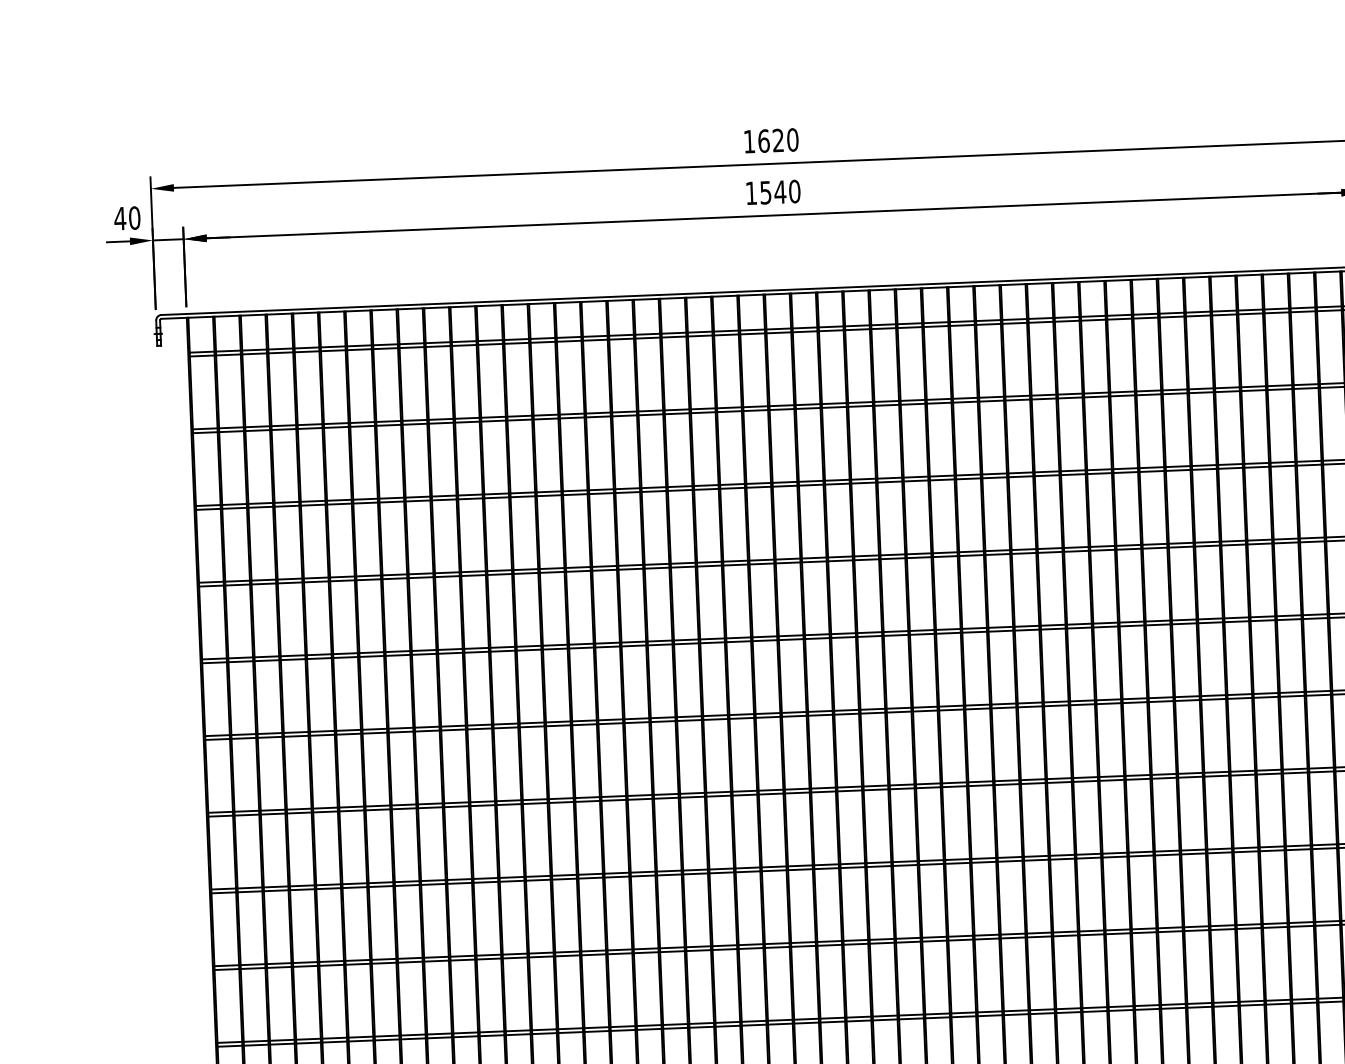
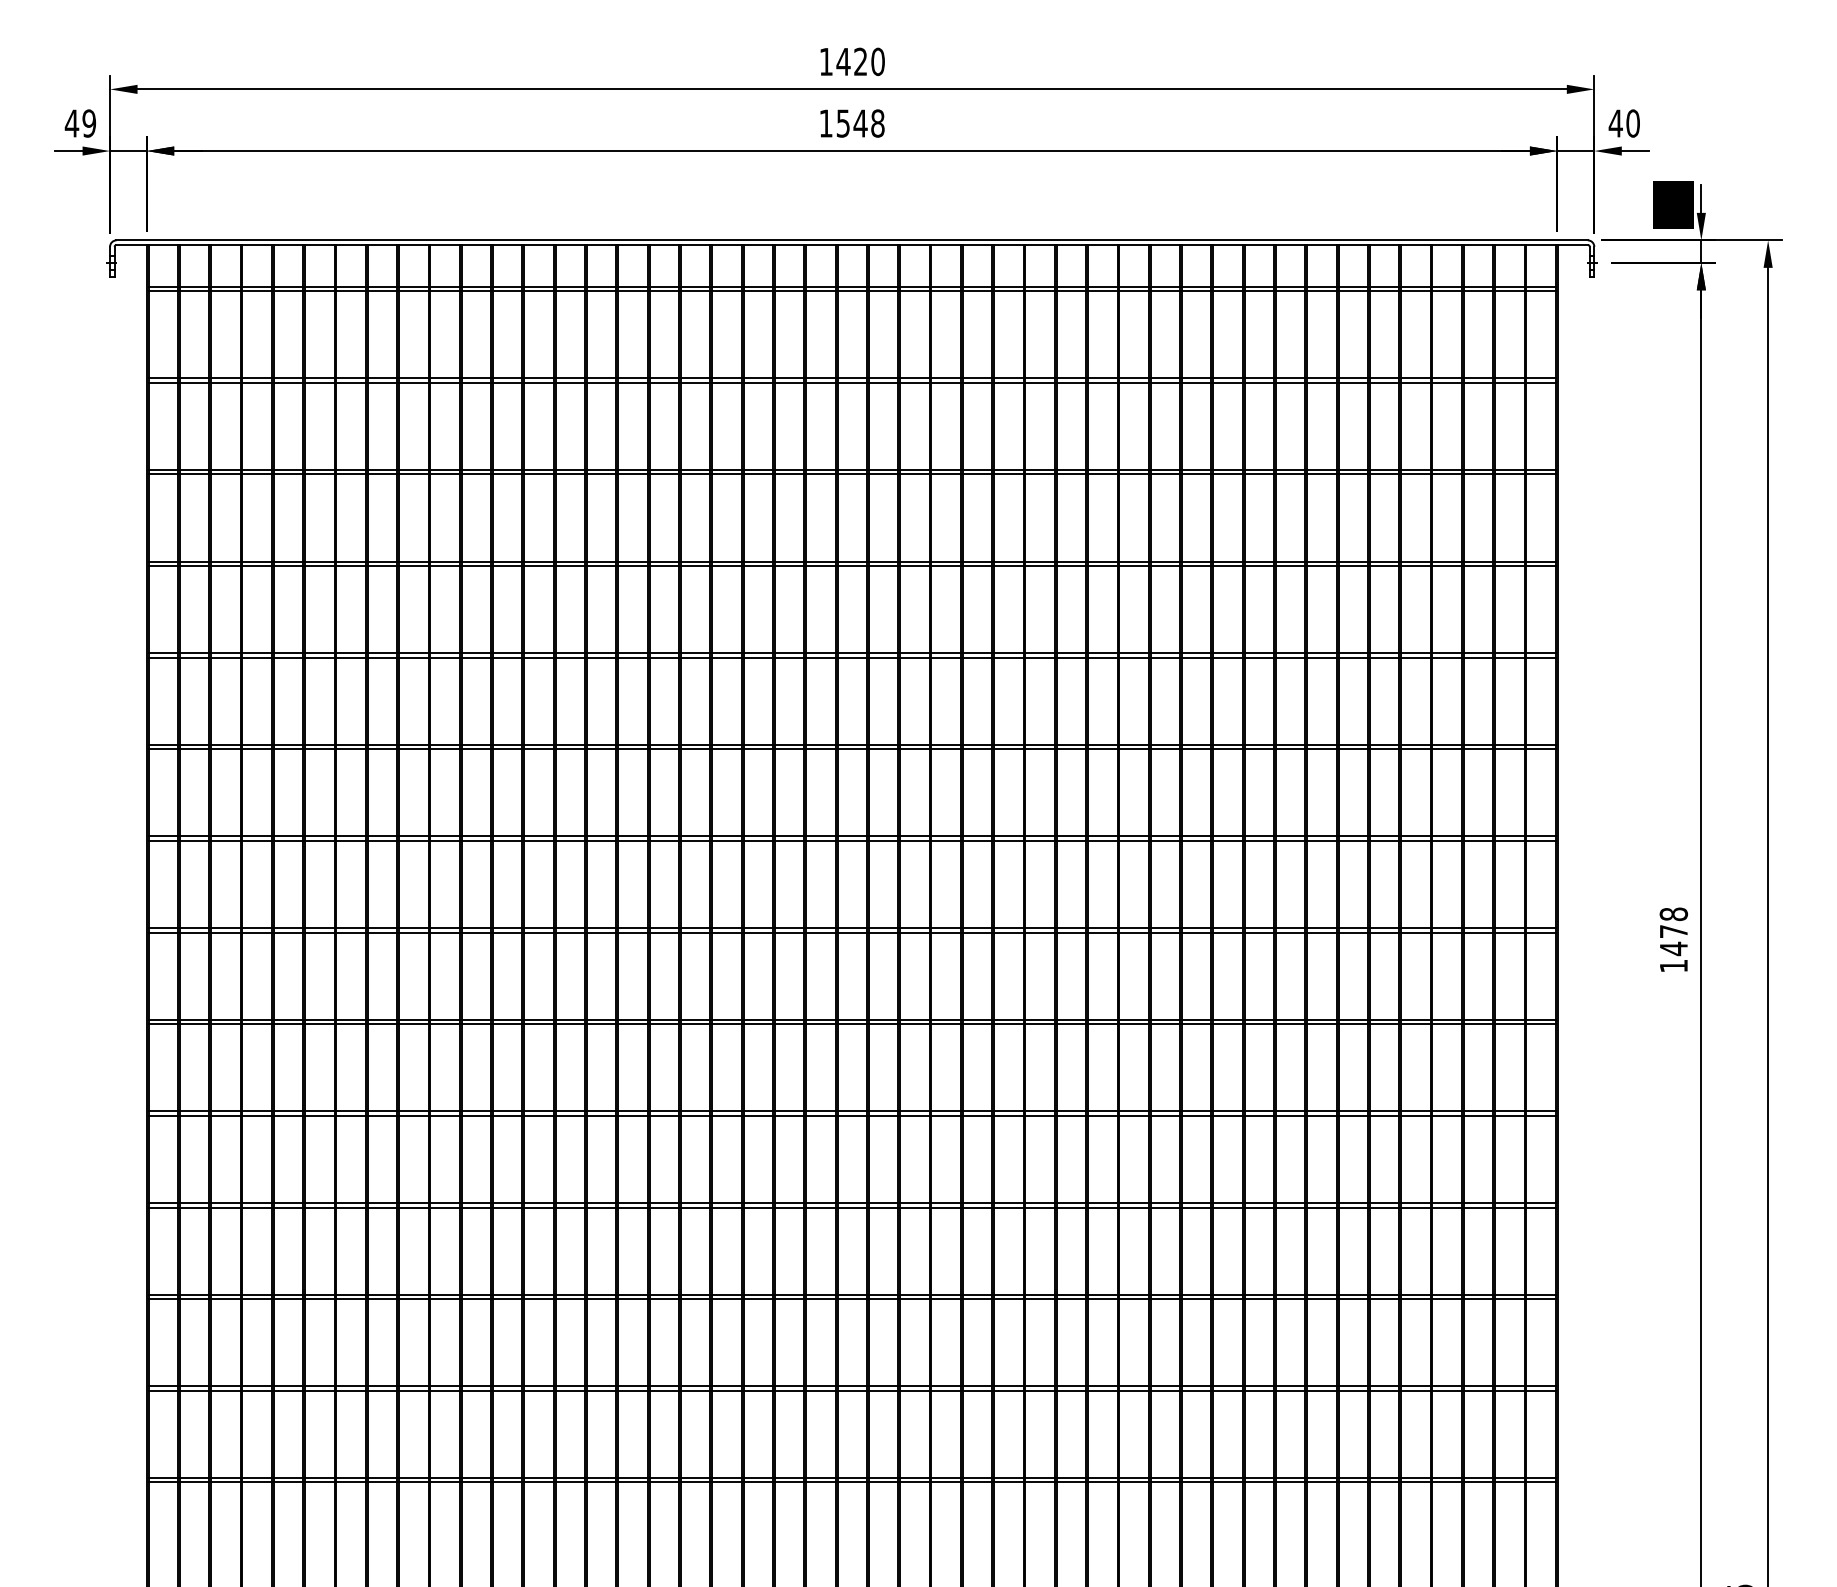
text: (763, 140) -> (843, 61), 1620 -> 1420
text: (794, 191) -> (877, 123), 1540 -> 1548
text: (134, 218) -> (89, 123), 40 -> 49

